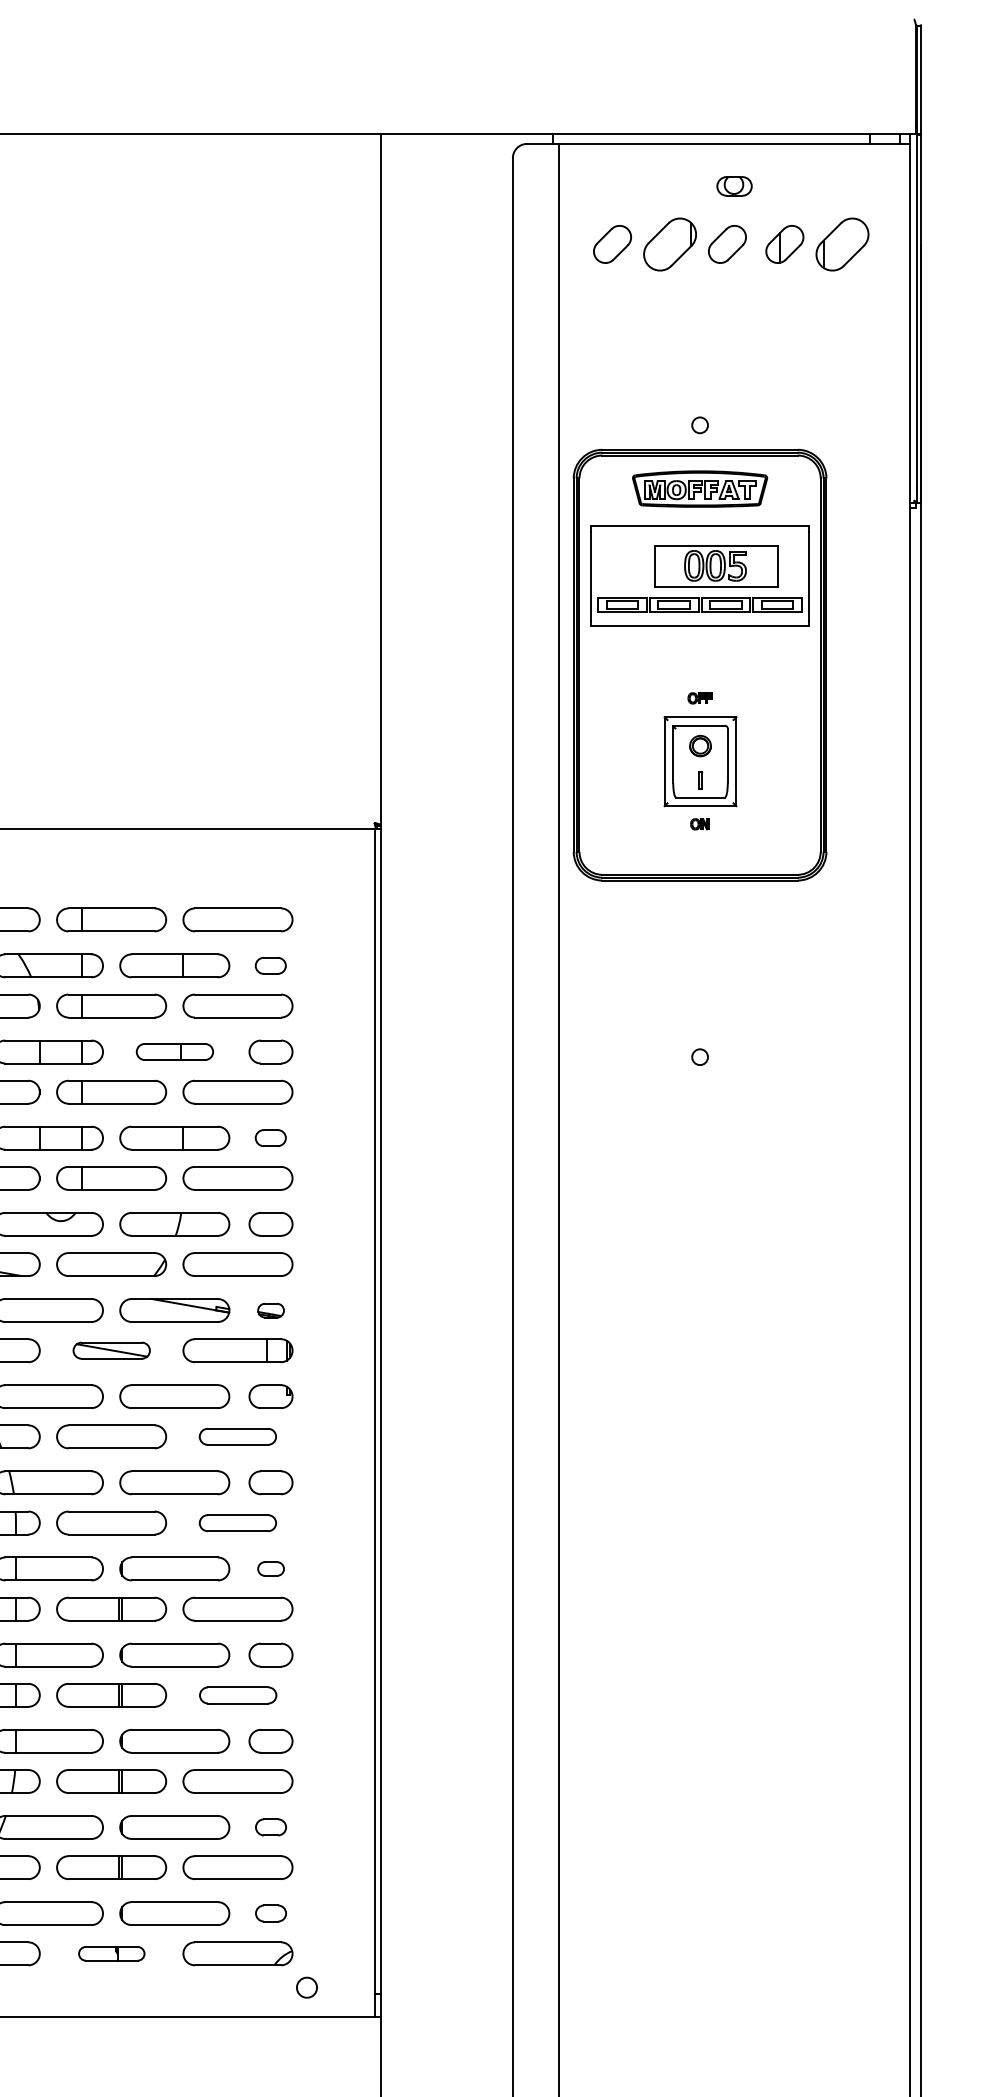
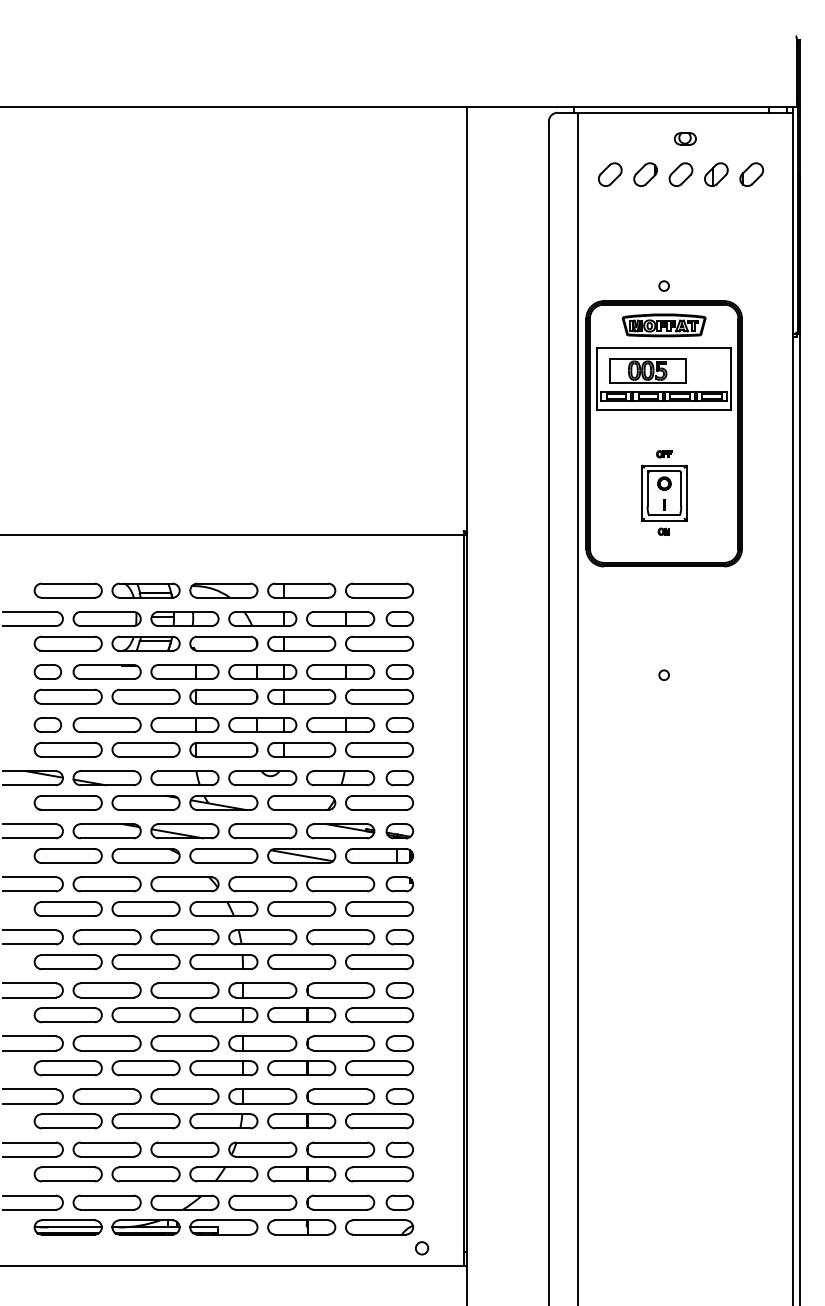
part: (669, 244) -> (645, 174), size x0.71
part: (841, 244) -> (751, 174), size x0.71
part: (715, 565) -> (647, 370), moved
part: (270, 965) -> (399, 618), size x1.43
part: (174, 1051) -> (340, 671), size x1.43
part: (270, 1137) -> (399, 724), size x1.43
part: (270, 1310) -> (399, 831), size x1.67
part: (111, 1349) -> (301, 855), size x1.43
part: (237, 1435) -> (379, 908), size x1.43
part: (237, 1523) -> (379, 962), size x1.43
part: (270, 1569) -> (399, 990), size x1.67
part: (237, 1695) -> (379, 1068), size x1.43
part: (270, 1827) -> (399, 1149), size x1.43
part: (270, 1913) -> (399, 1202), size x1.43
part: (111, 1953) -> (301, 1227), size x1.67

